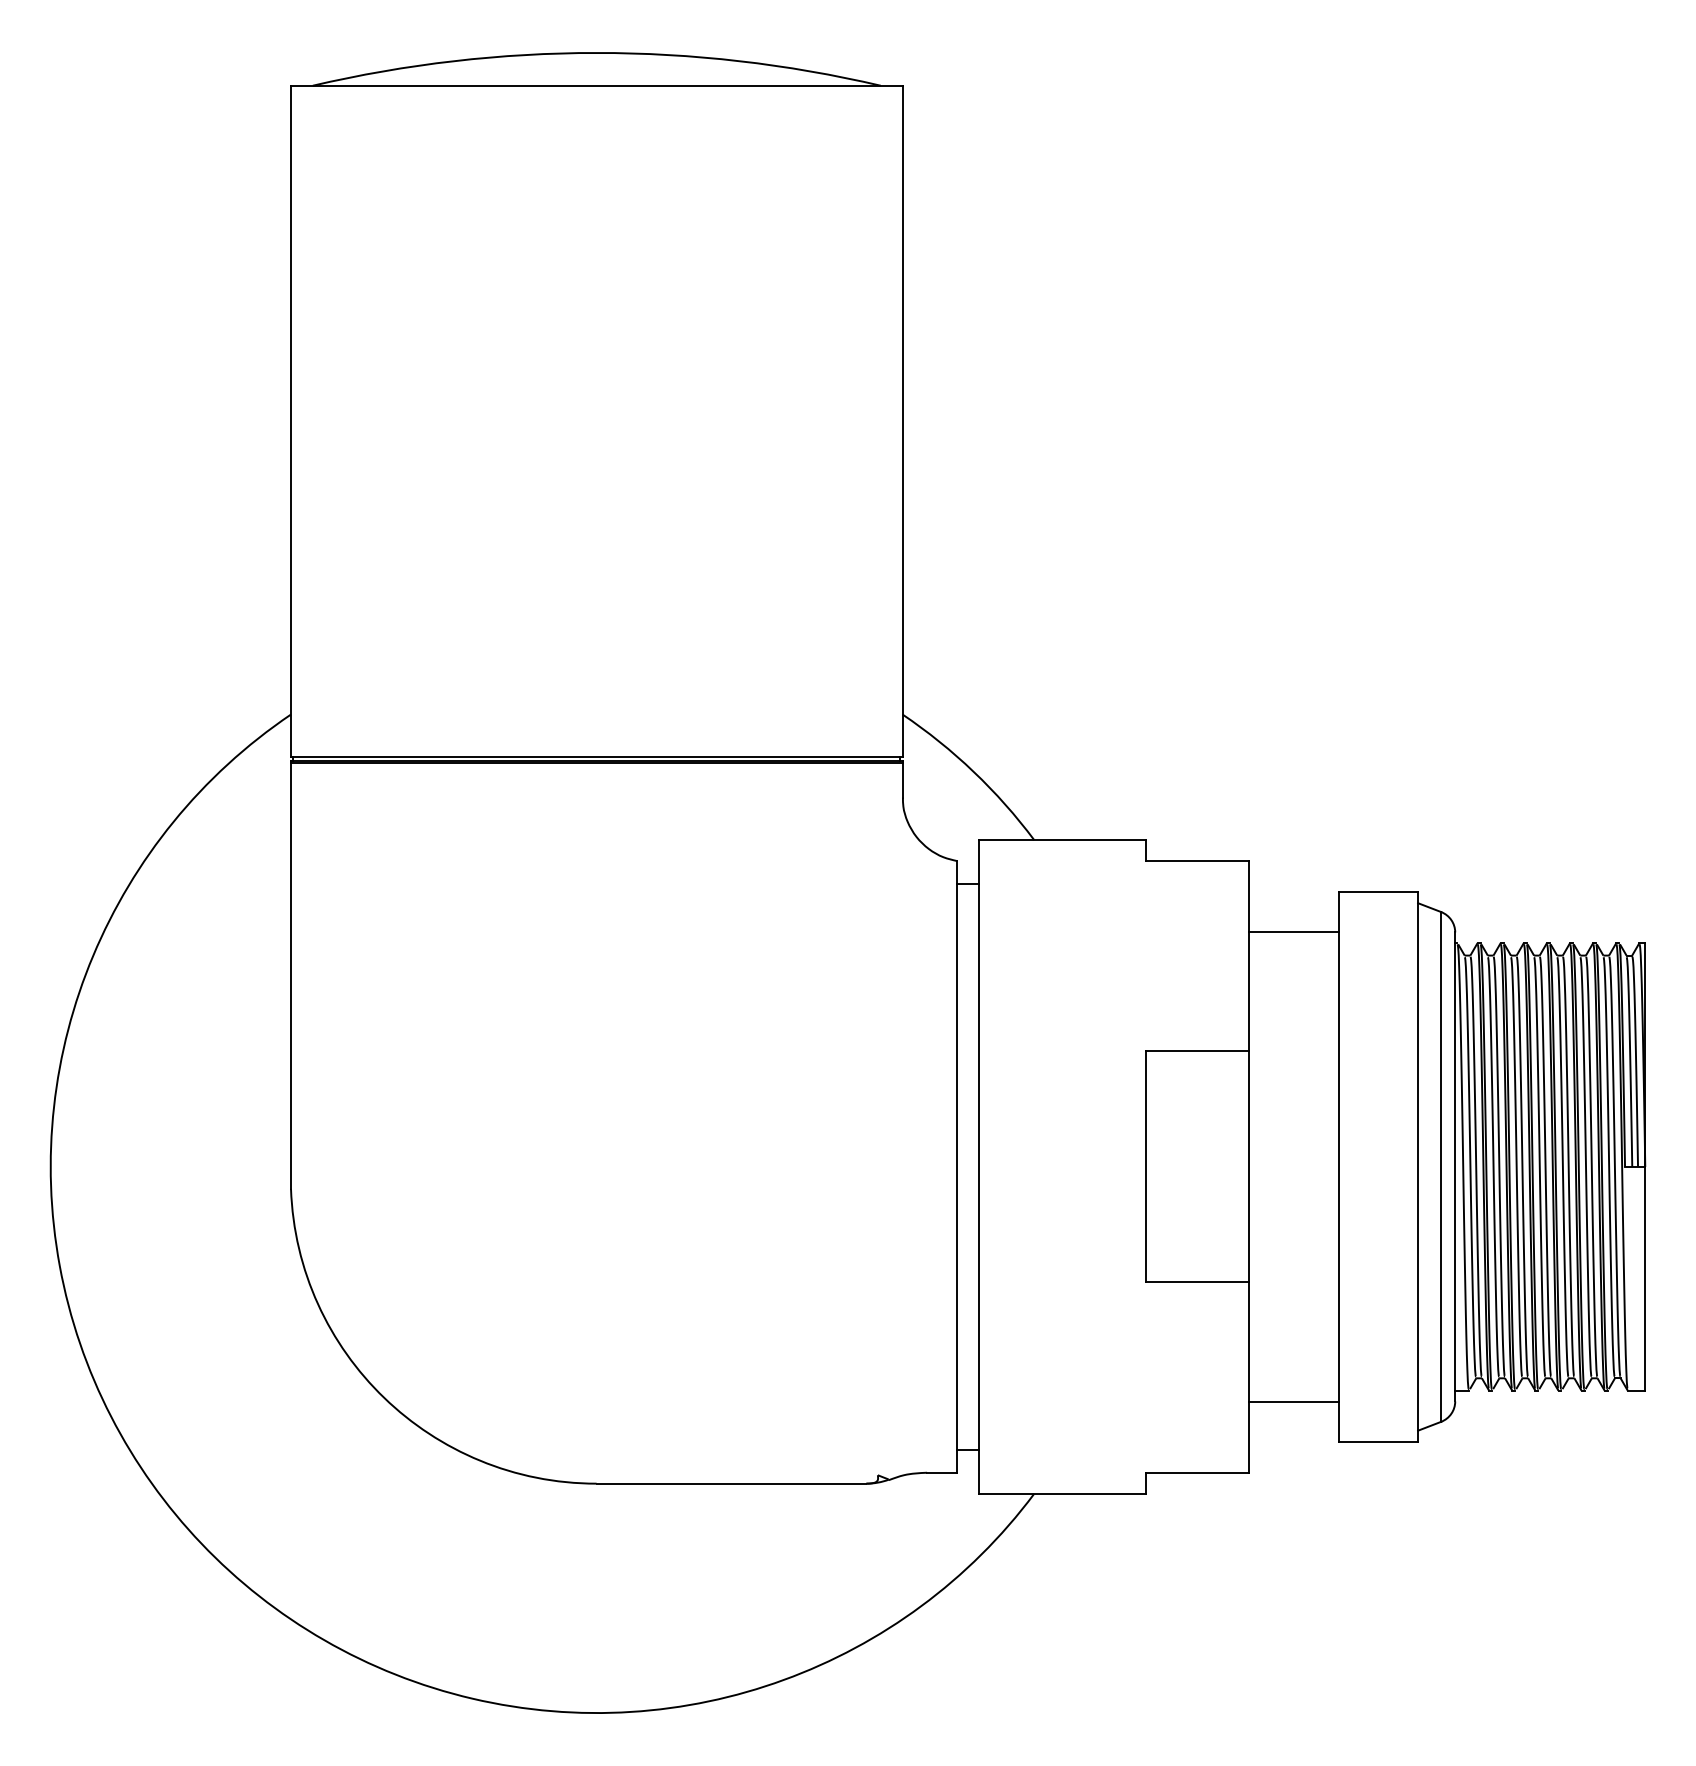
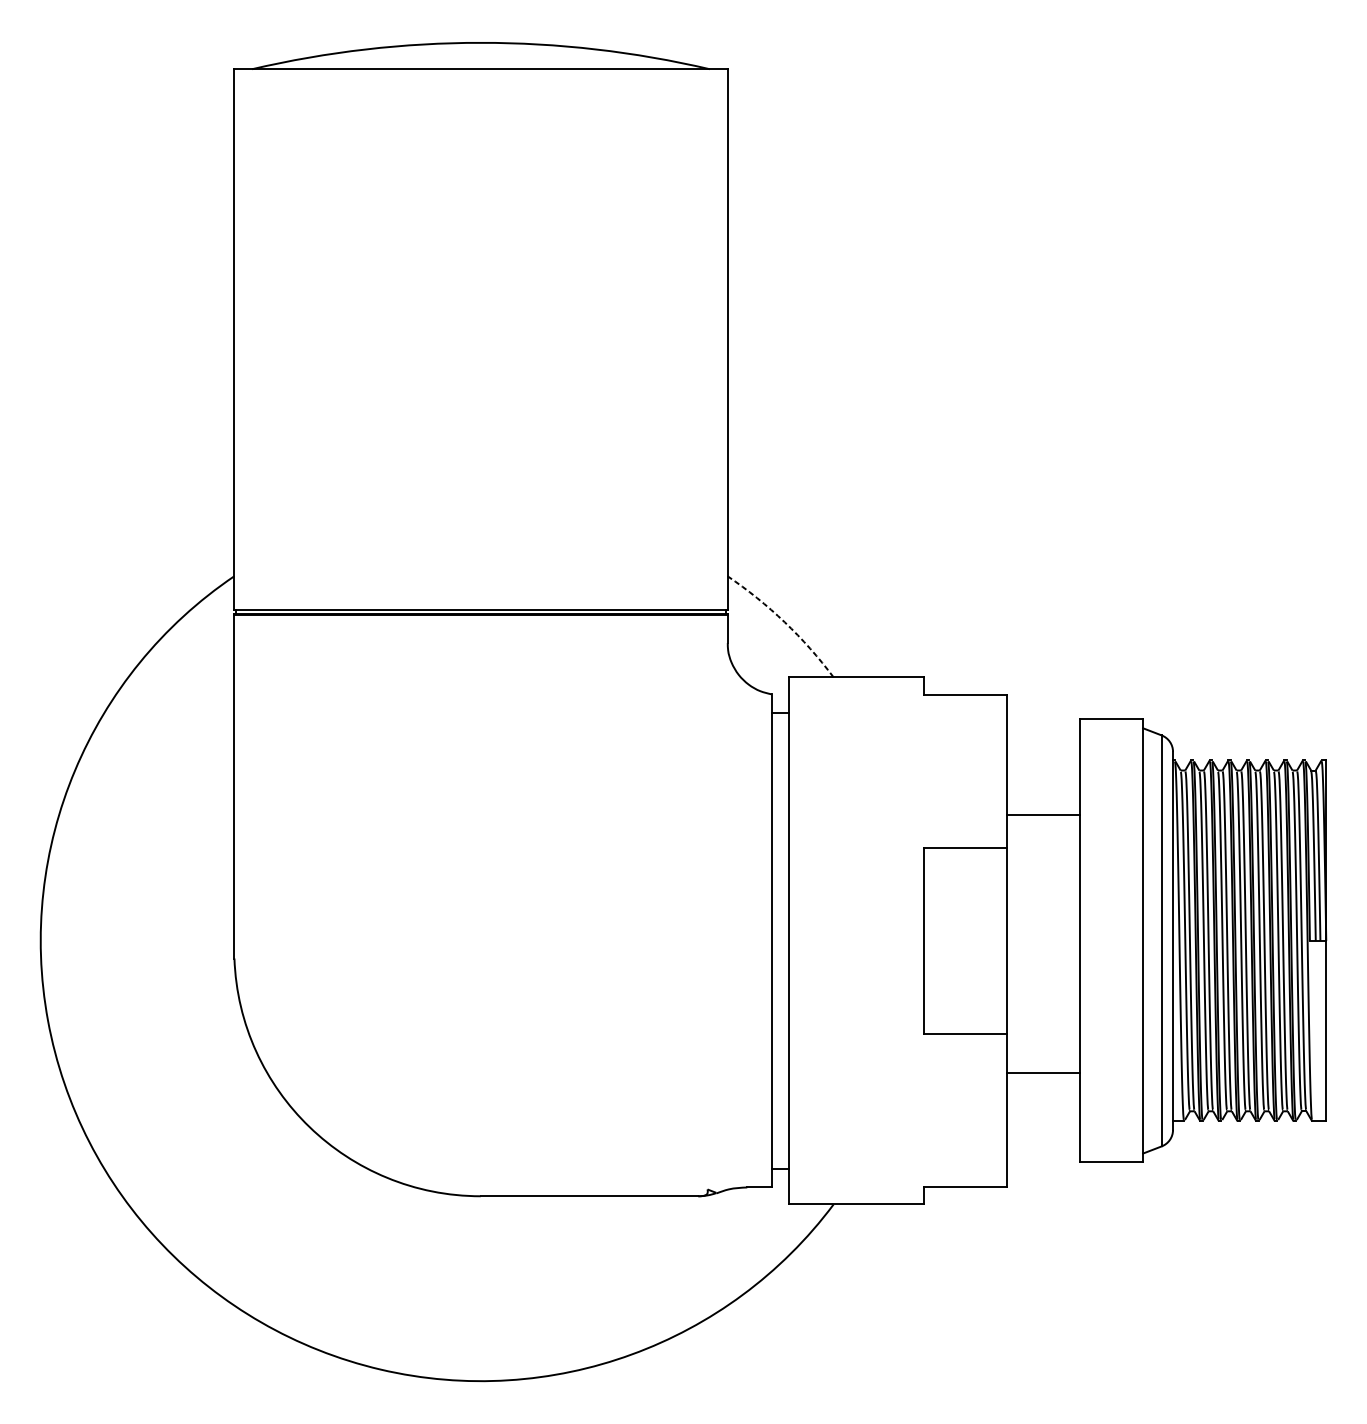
arc: (973, 771) -> (784, 622), solid -> dashed
line: (1293, 932) -> (1042, 815), moved
line: (1293, 1401) -> (1042, 1072), moved

